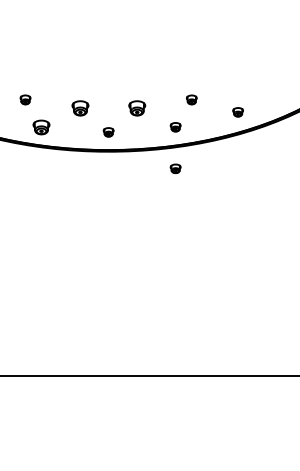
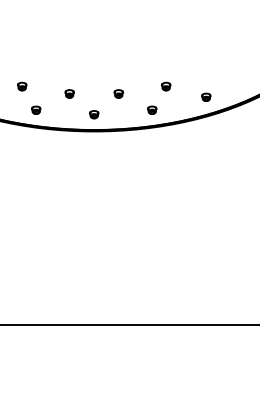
part: (80, 107) -> (69, 93), size x0.62
part: (136, 107) -> (118, 93), size x0.62
part: (42, 126) -> (36, 109), size x0.62
part: (175, 167) -> (152, 145), removed

